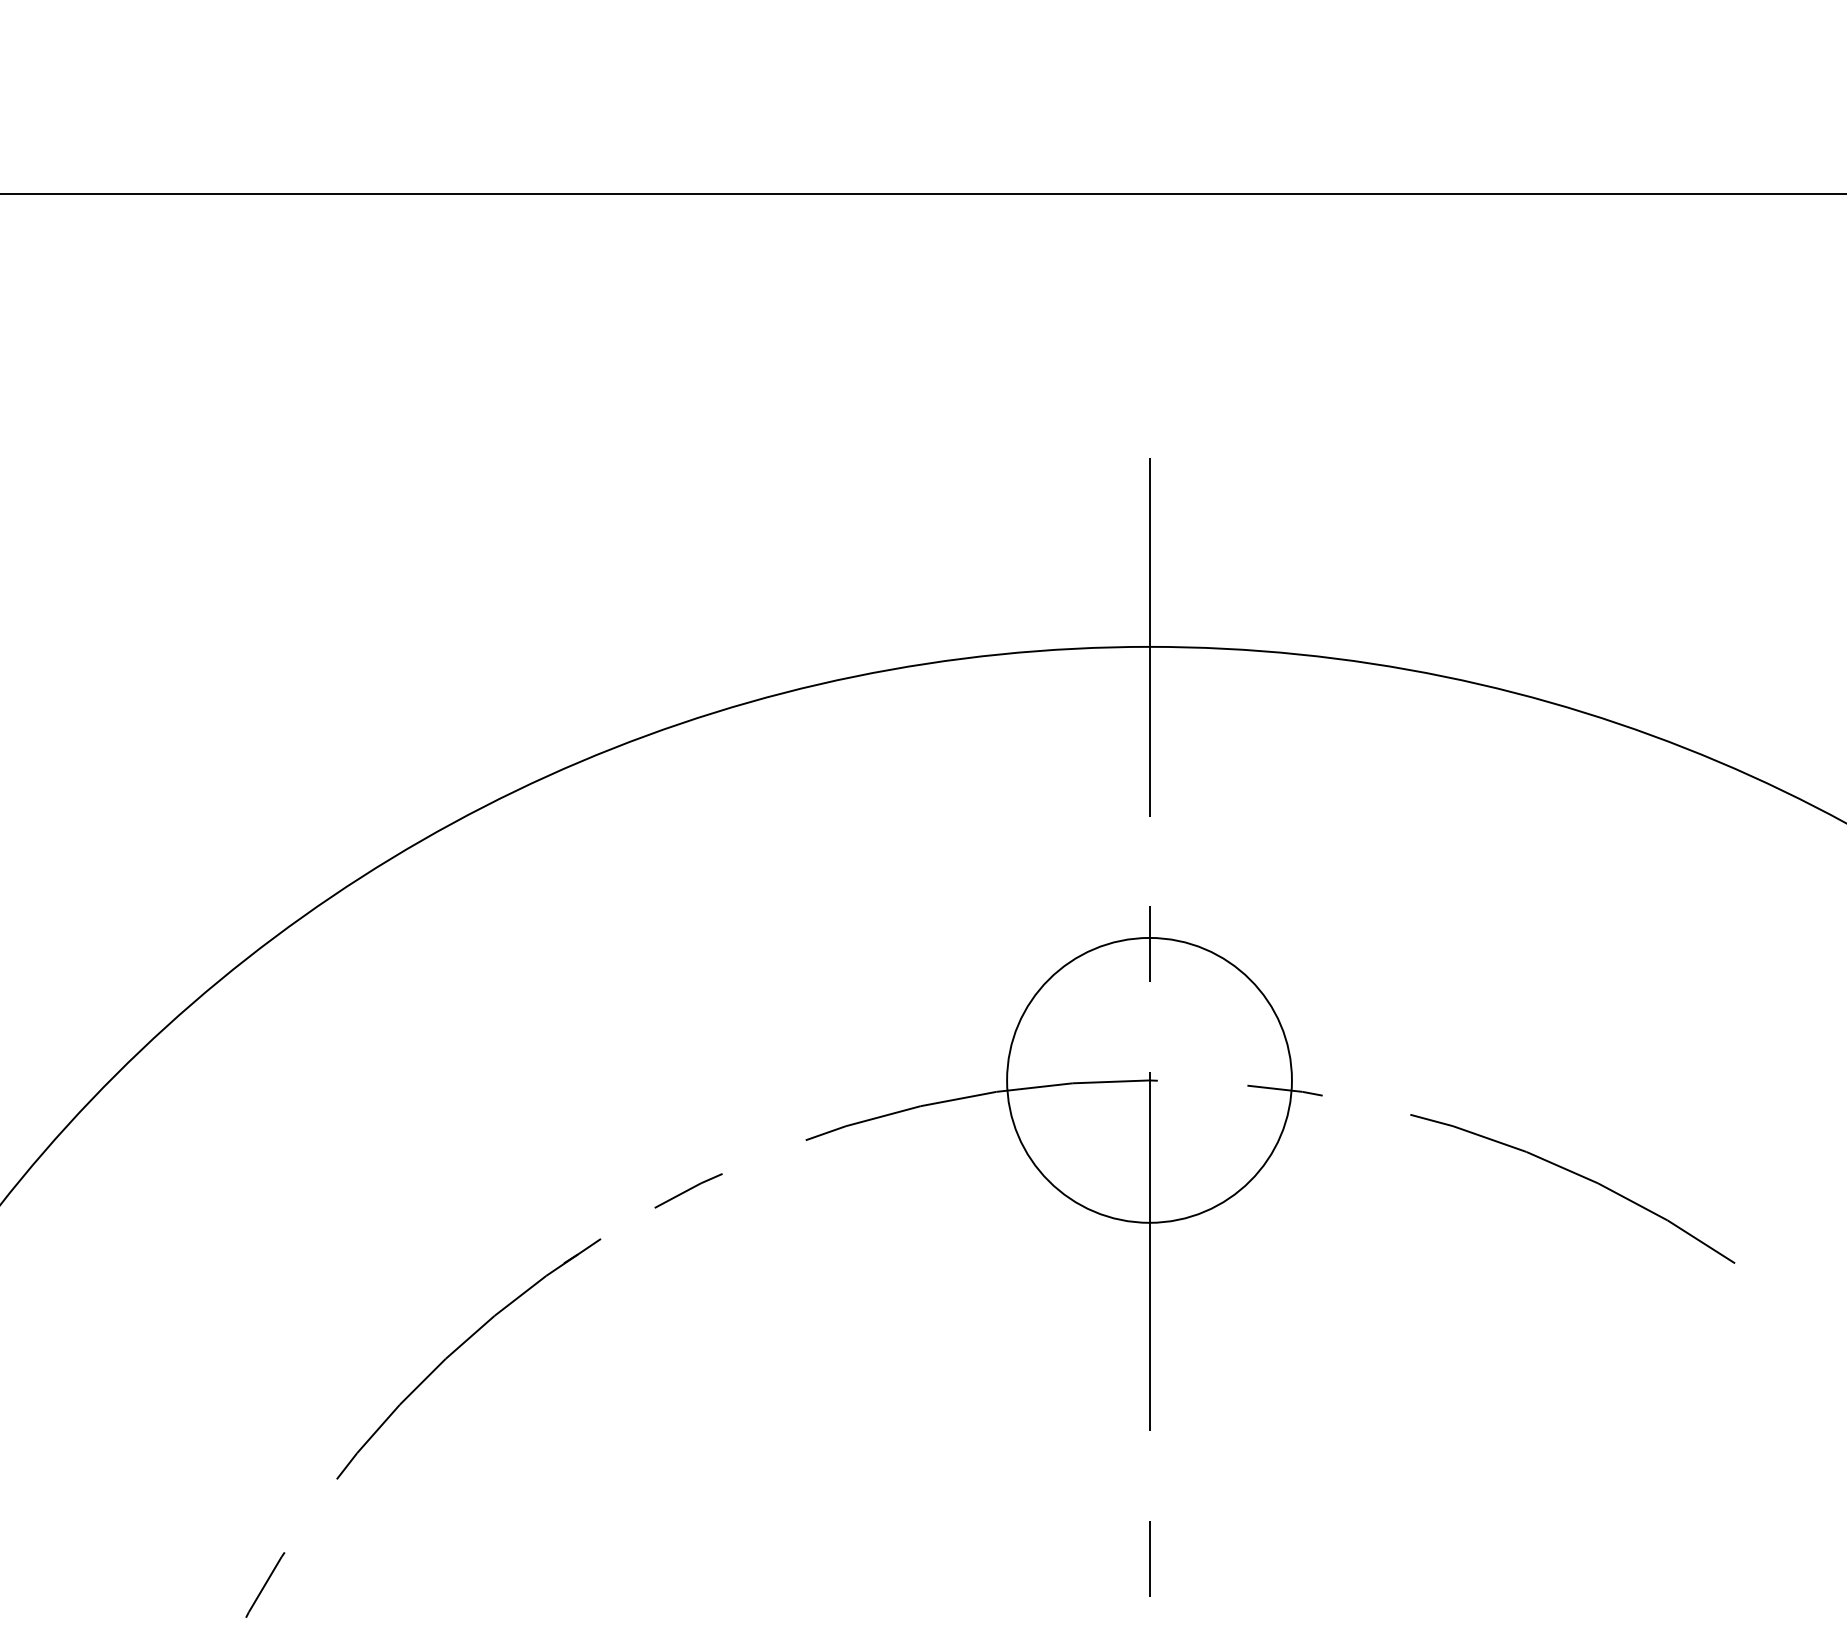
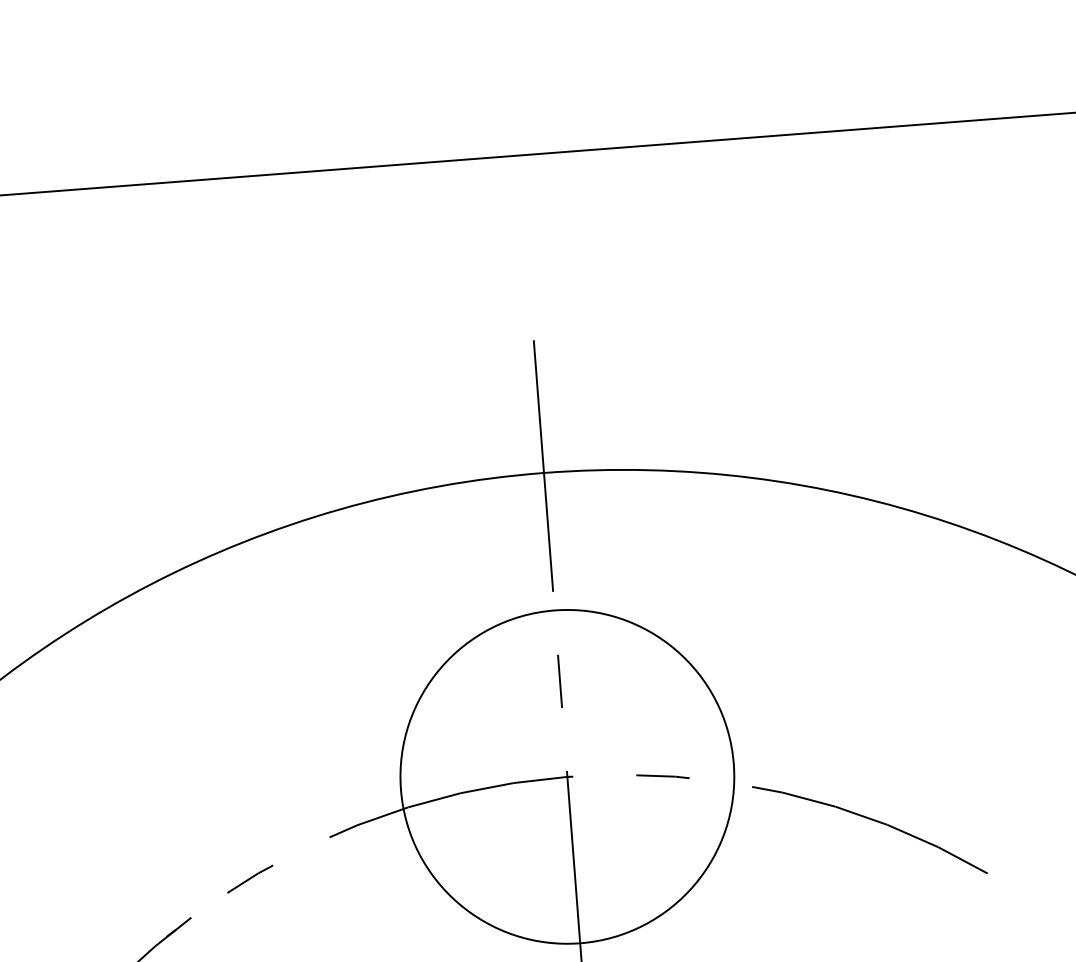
circle: (1149, 1080) -> (567, 776), size x1.67

